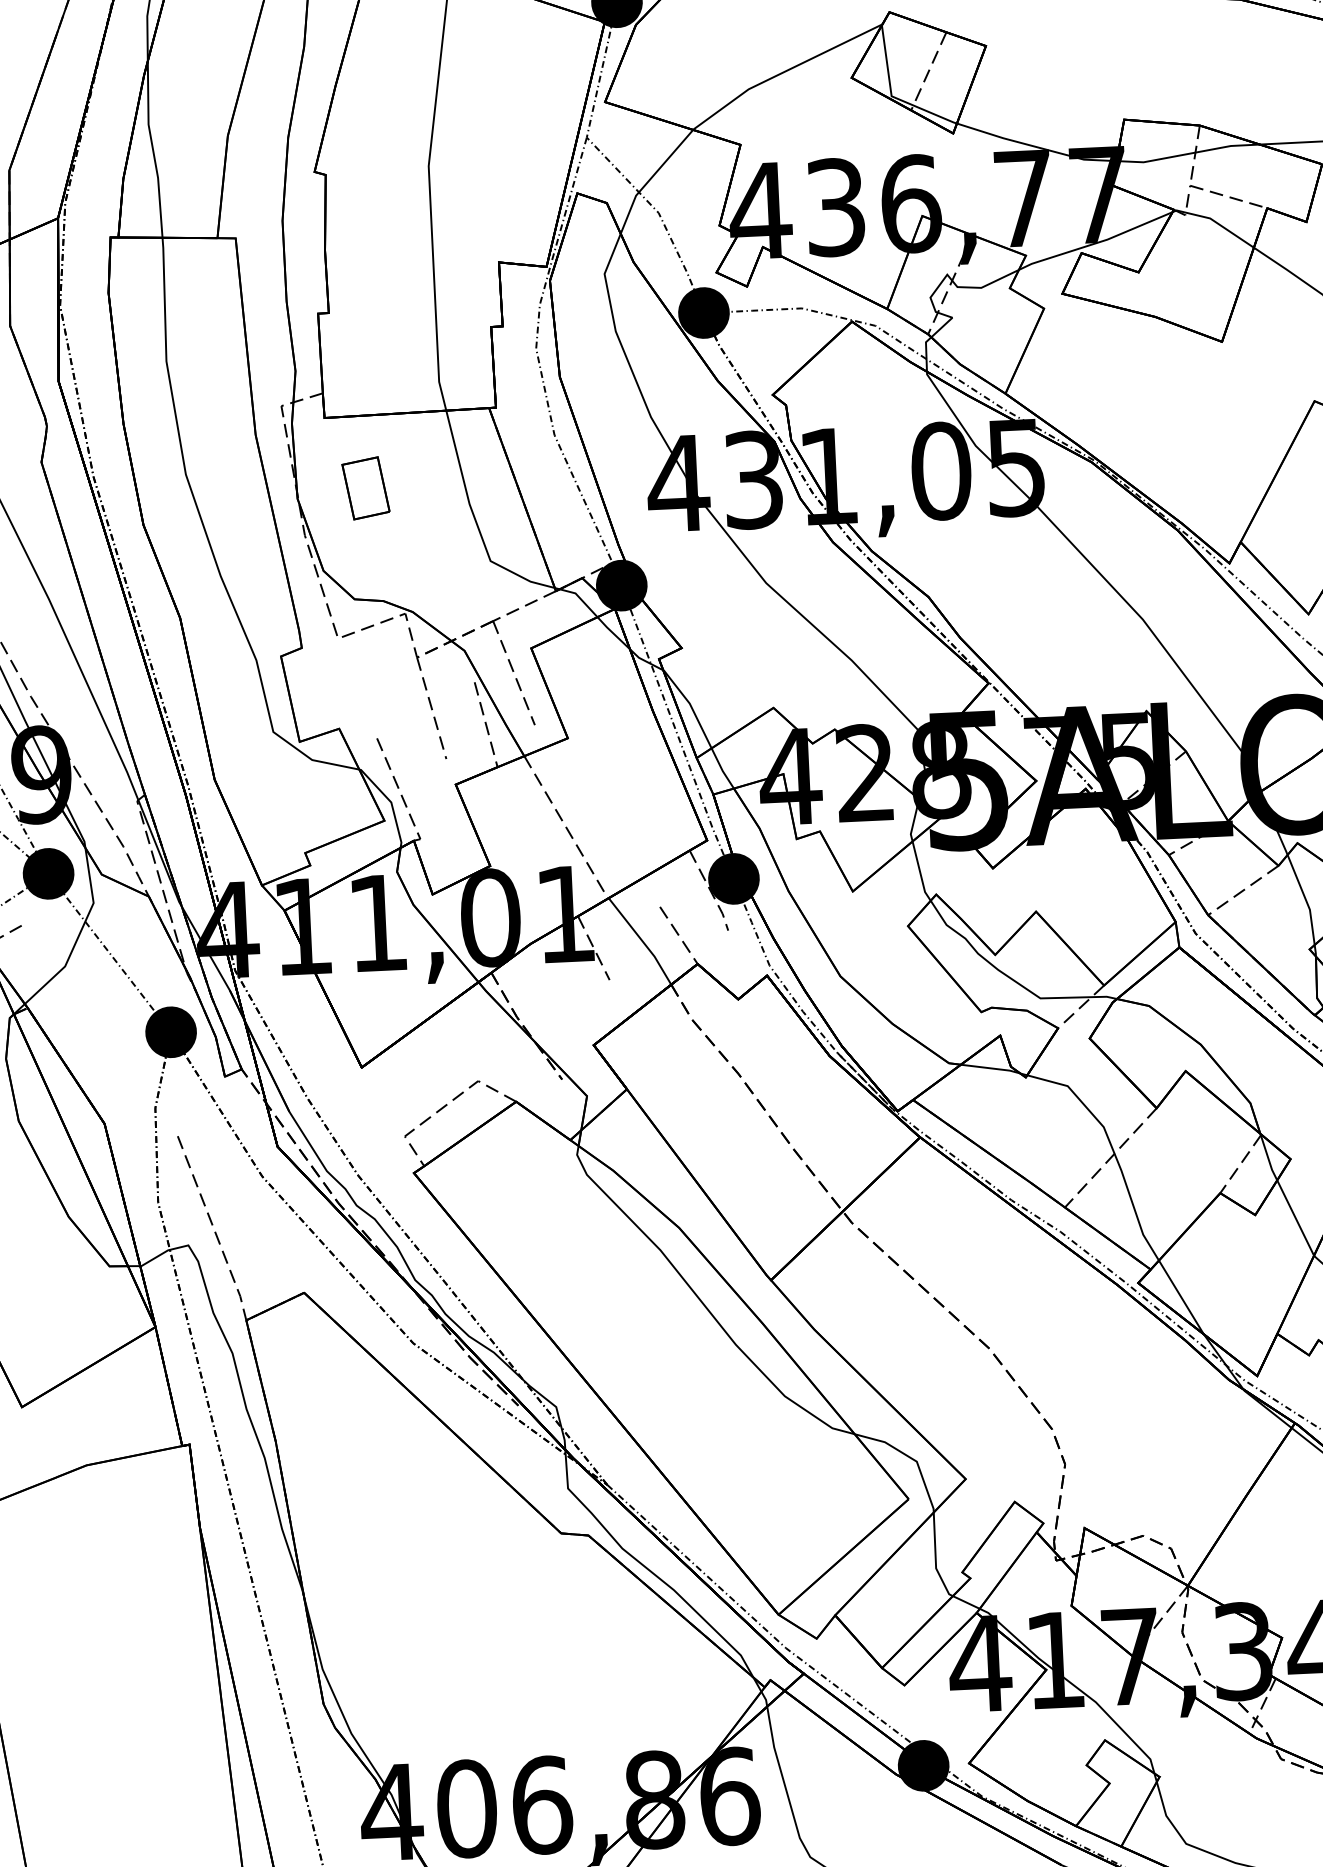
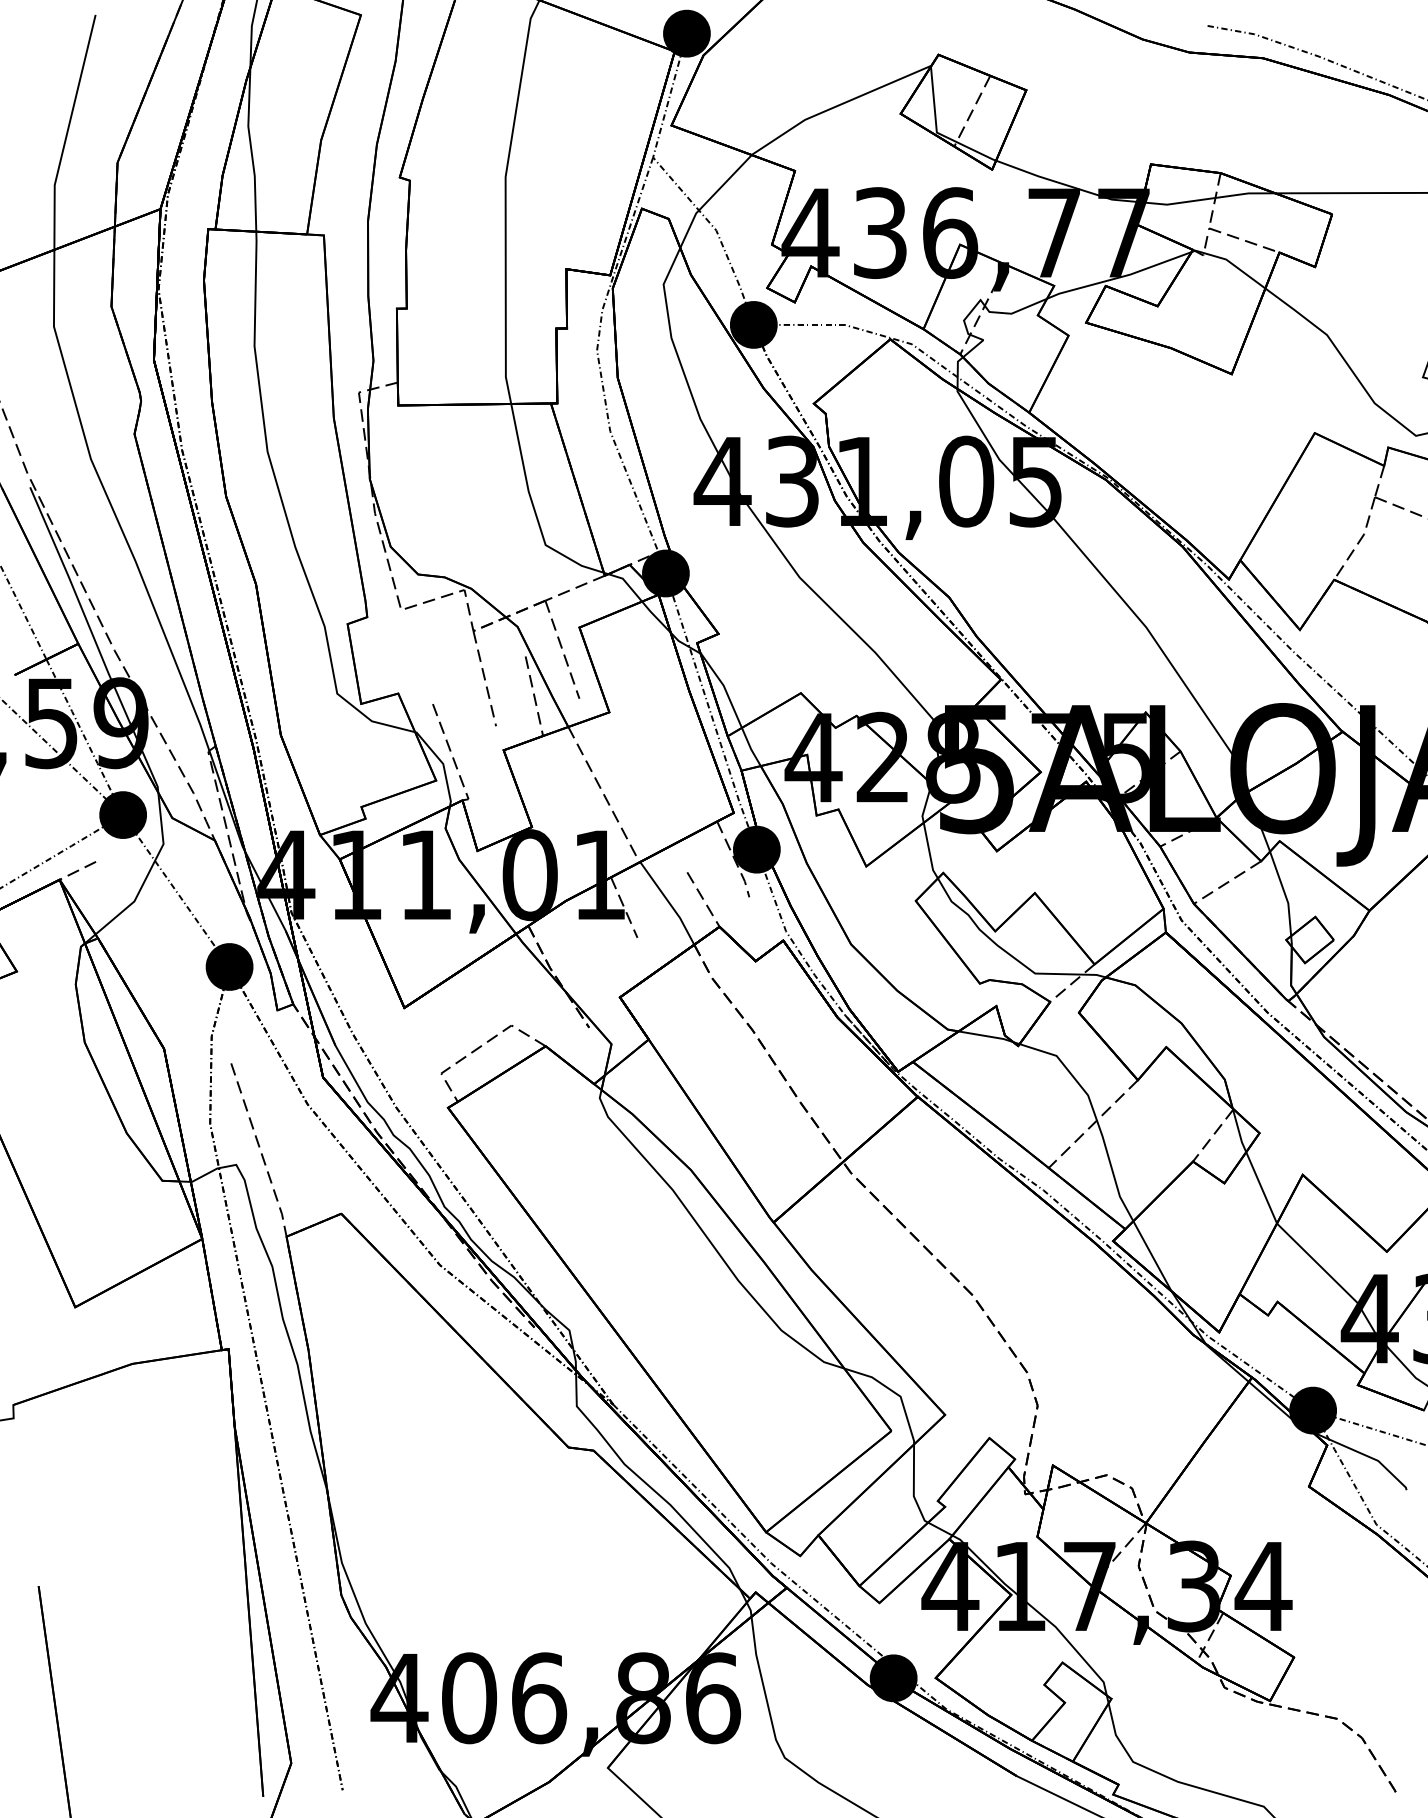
part: (365, 488) -> (433, 472), removed

